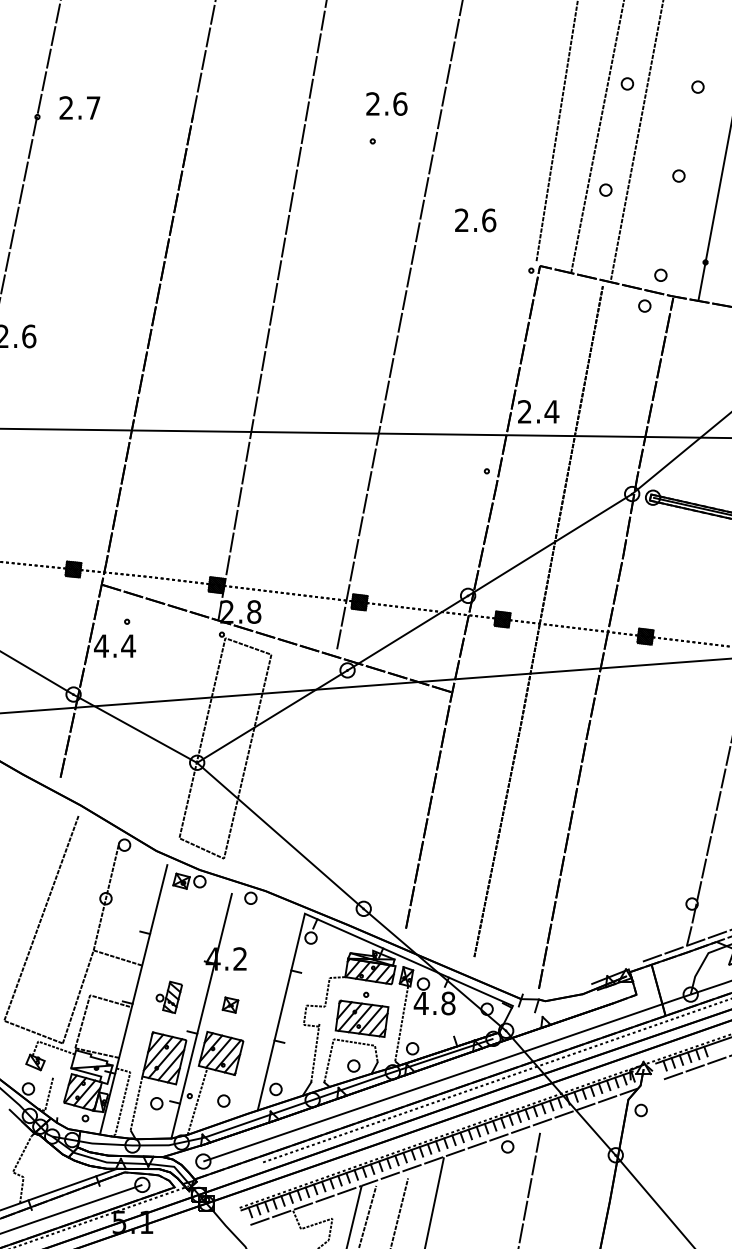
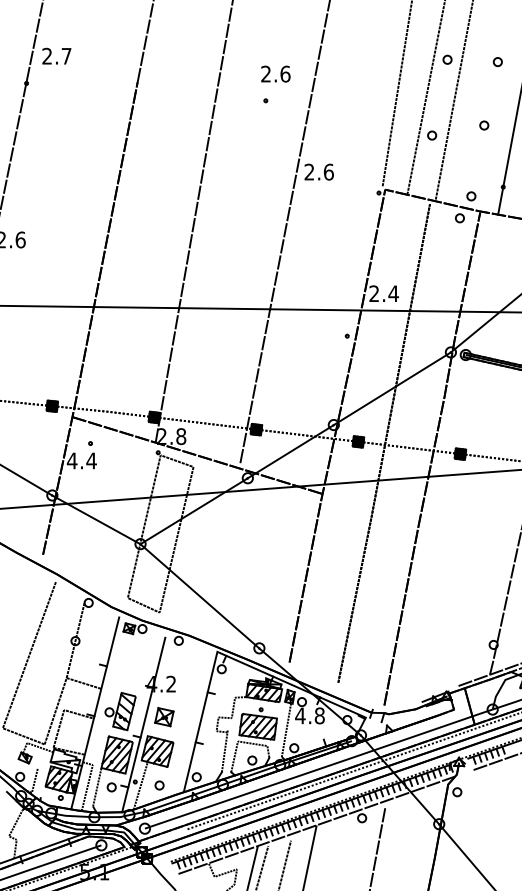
text: (79, 107) -> (56, 55), moved
text: (475, 220) -> (319, 172), moved
part: (169, 997) -> (120, 711), size x1.67
part: (230, 1004) -> (164, 716), size x1.67

